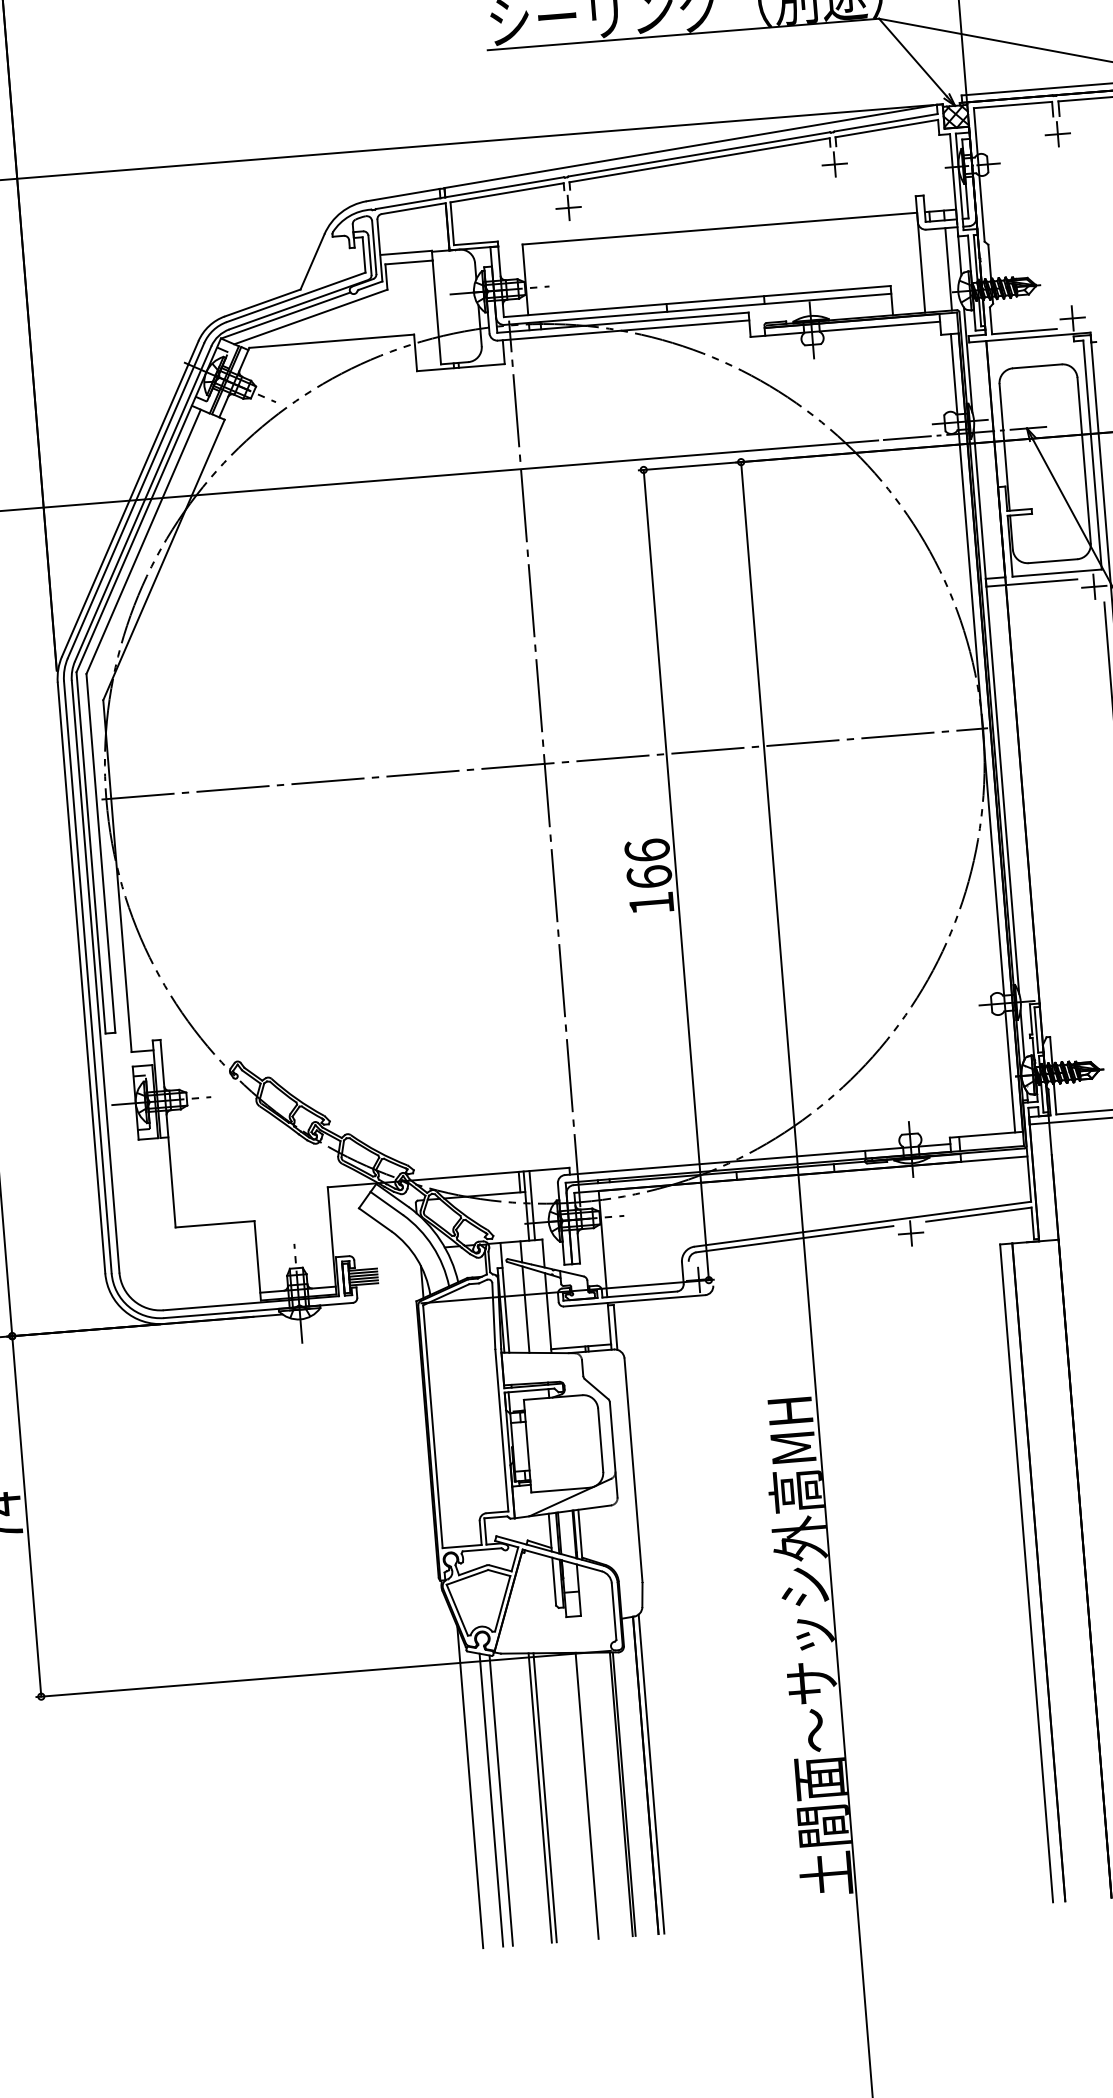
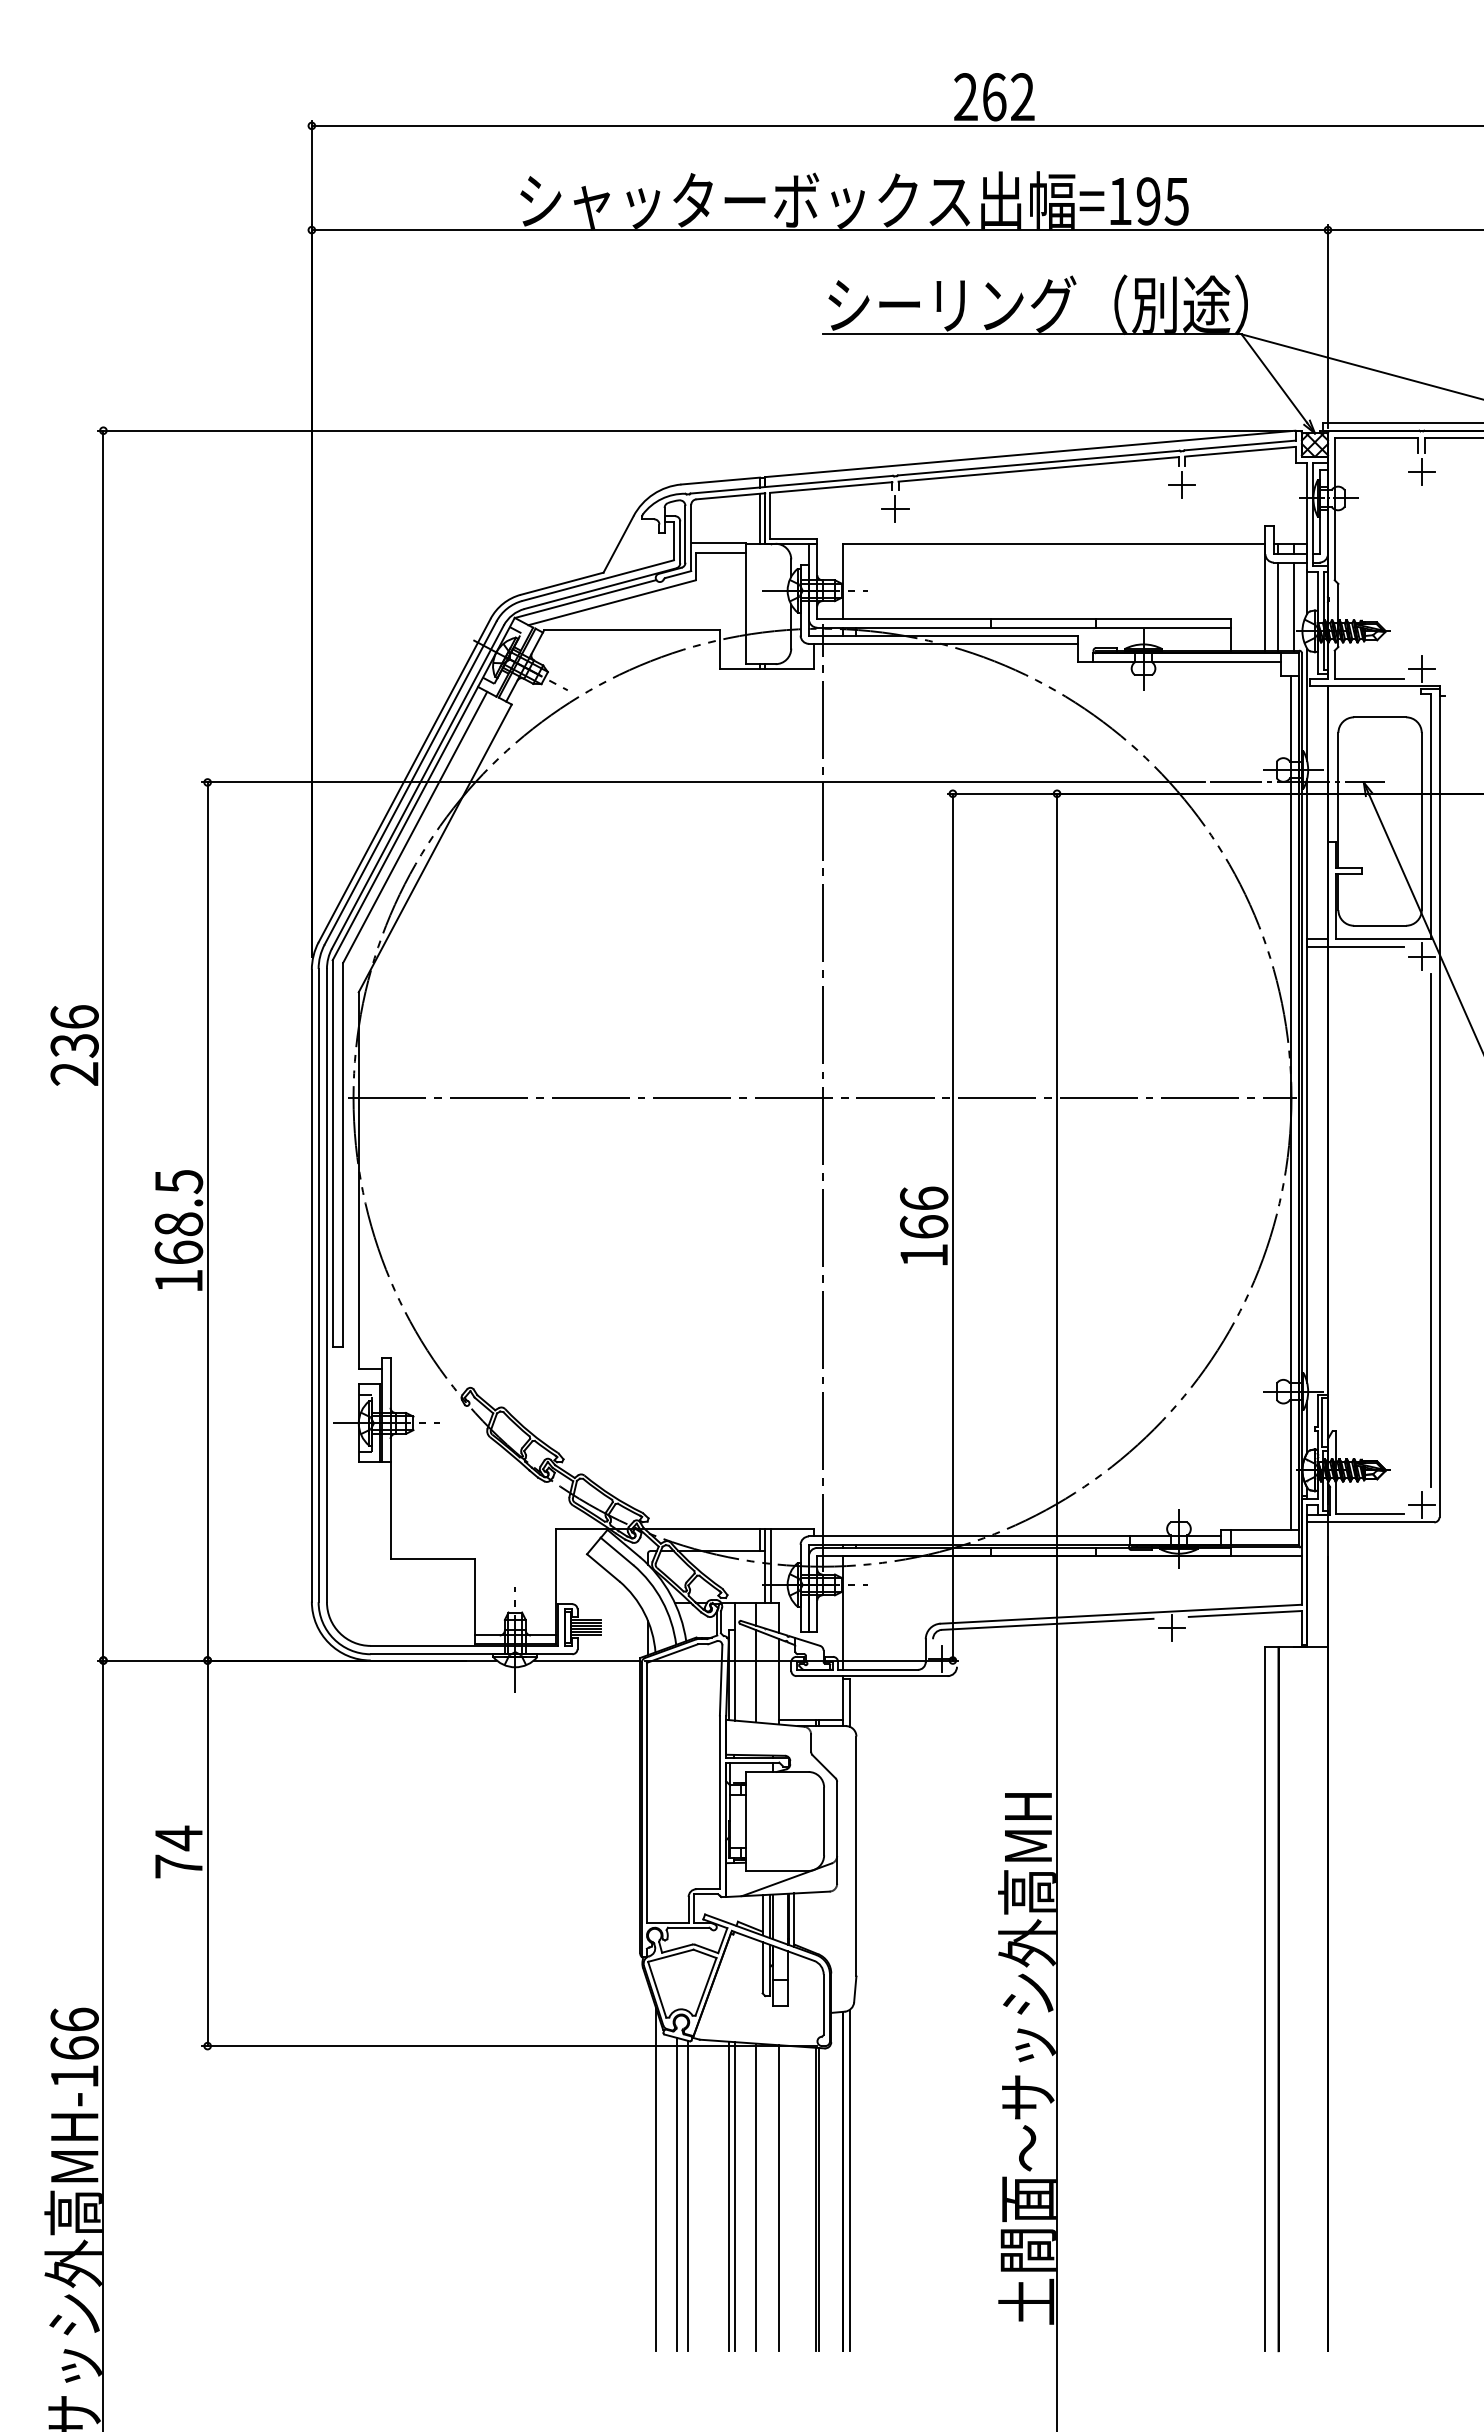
line: (442, 227) -> (759, 518), added
line: (934, 270) -> (1278, 606), added
line: (367, 1307) -> (587, 1660), added
line: (564, 1796) -> (755, 2197), added

